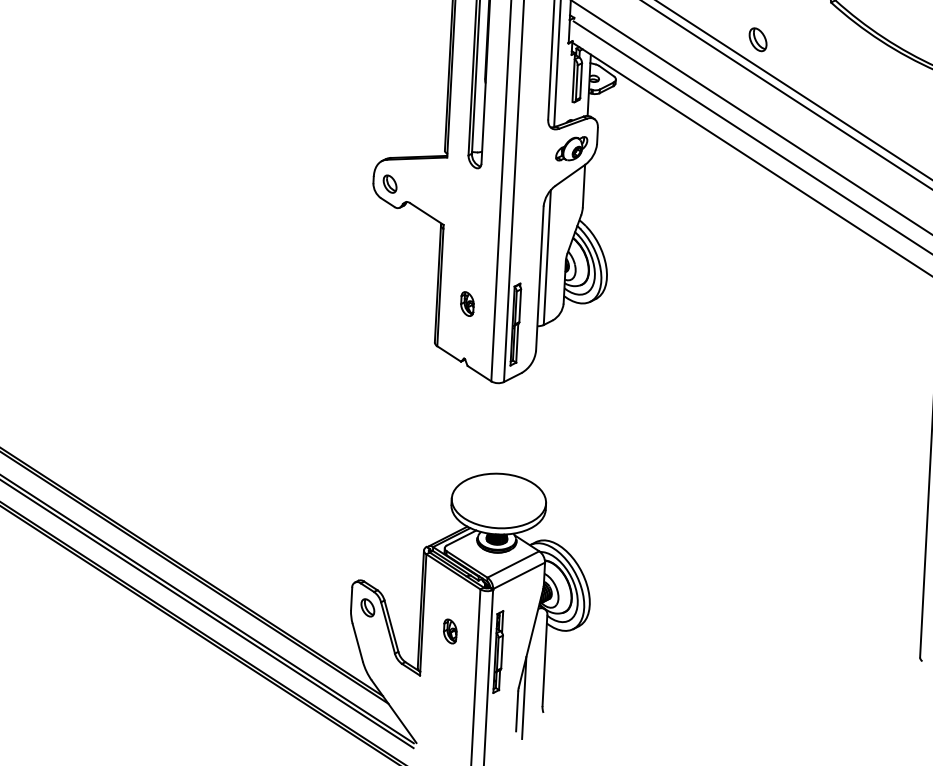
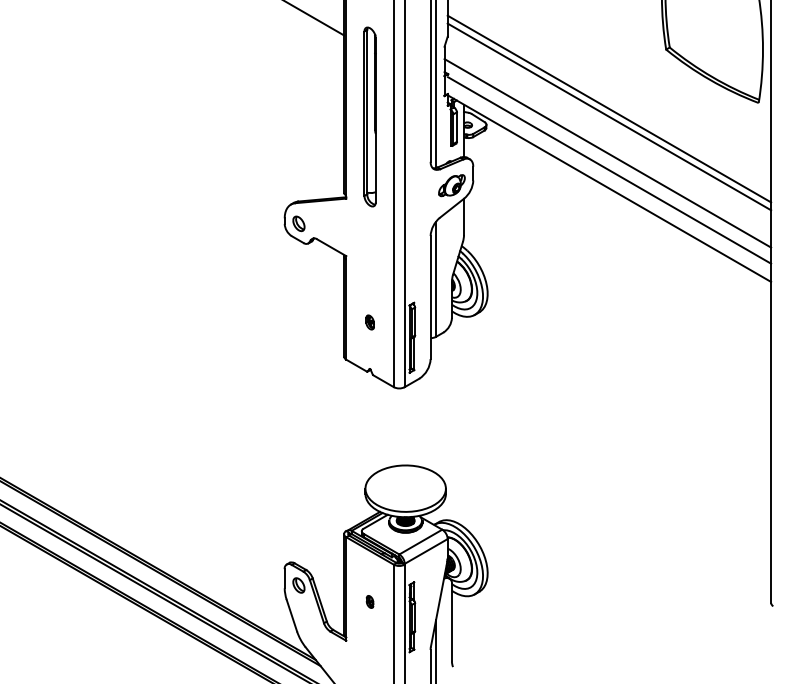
part: (757, 39) -> (605, 84), removed
part: (466, 304) -> (369, 322), size x0.7
part: (449, 630) -> (369, 601), size x0.6

